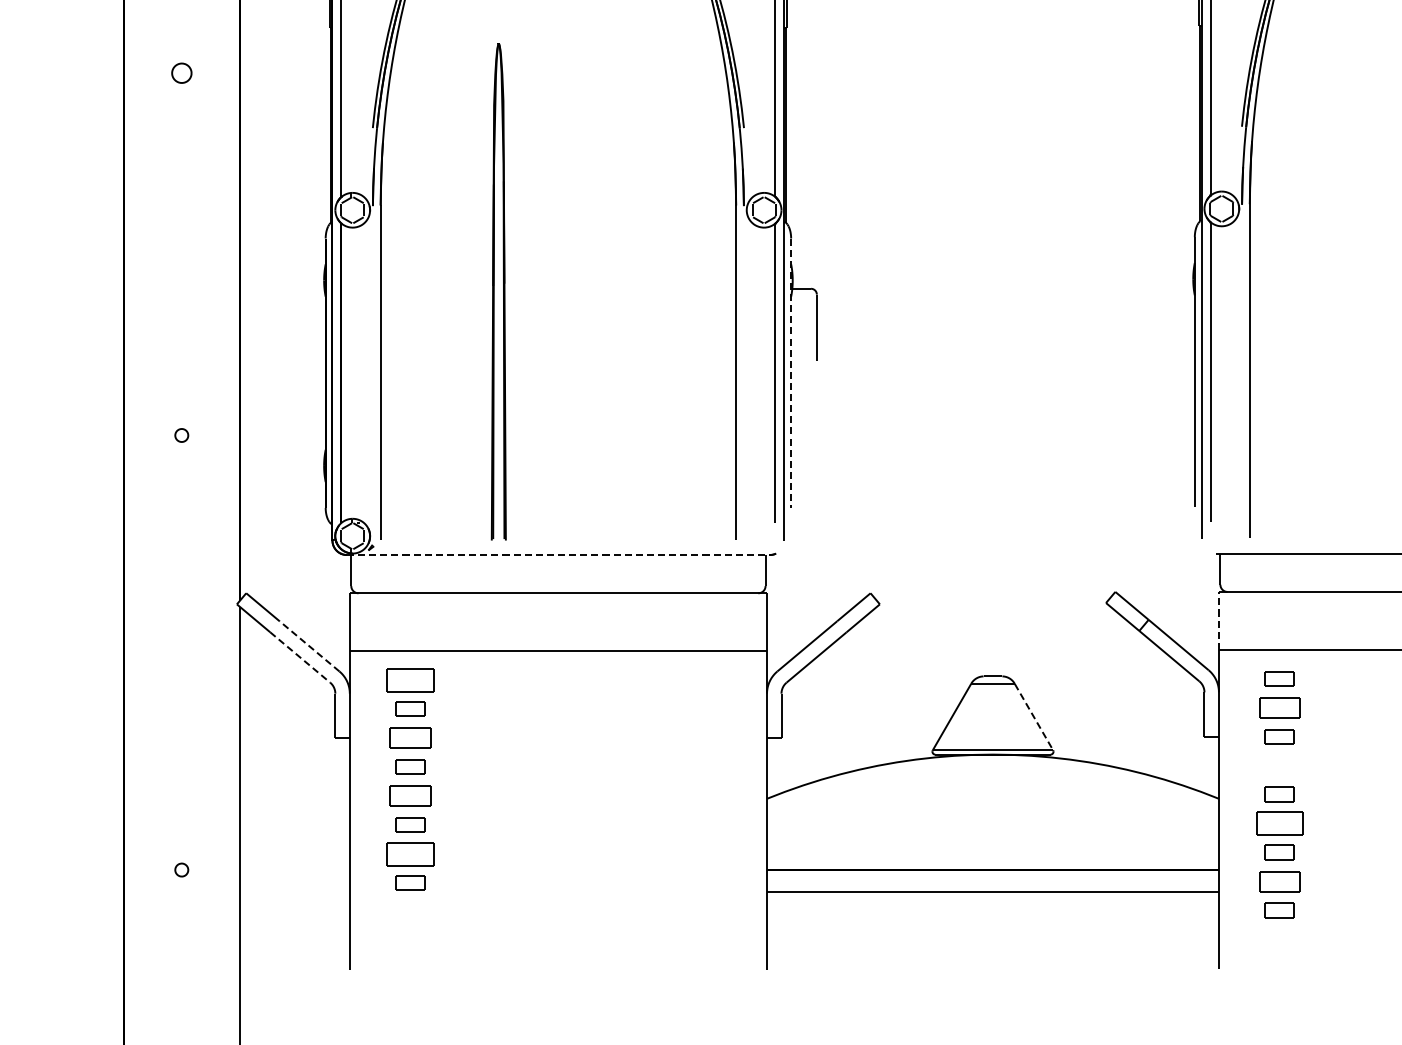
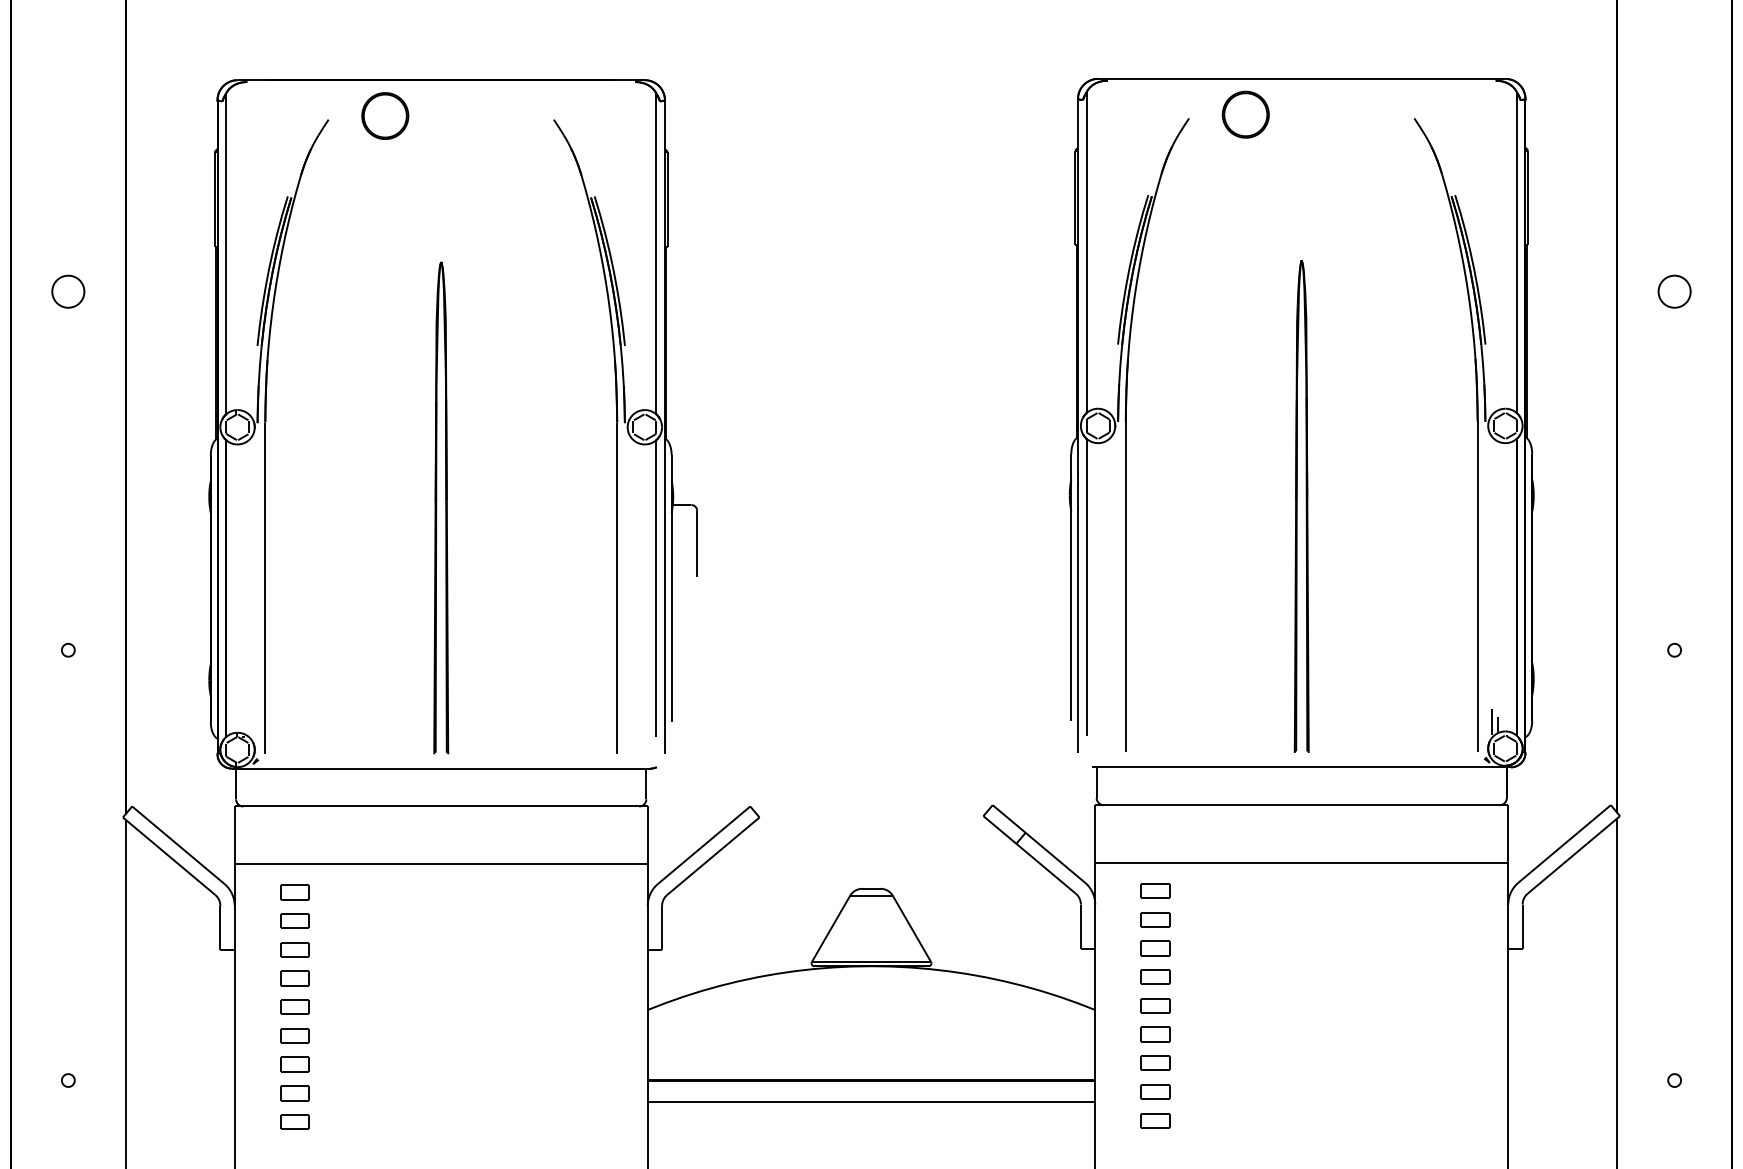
part: (181, 73) -> (68, 291), size x1.67
part: (499, 291) -> (441, 507), moved
line: (790, 374) -> (671, 589), dashed -> solid
line: (558, 554) -> (441, 768), dashed -> solid
line: (1219, 620) -> (1095, 833), dashed -> solid
line: (309, 646) -> (194, 859), dashed -> solid
line: (300, 657) -> (185, 870), dashed -> solid
part: (410, 680) -> (294, 892), size x0.62
part: (1279, 707) -> (1155, 919), size x0.71
line: (1034, 717) -> (912, 929), dashed -> solid
part: (410, 737) -> (294, 949), size x0.71
part: (1279, 764) -> (1155, 976), added
part: (410, 795) -> (294, 1006), size x0.71
part: (1279, 823) -> (1155, 1034), size x0.62
part: (410, 853) -> (294, 1064), size x0.62
part: (1279, 881) -> (1155, 1091), size x0.71
part: (410, 911) -> (294, 1121), added

